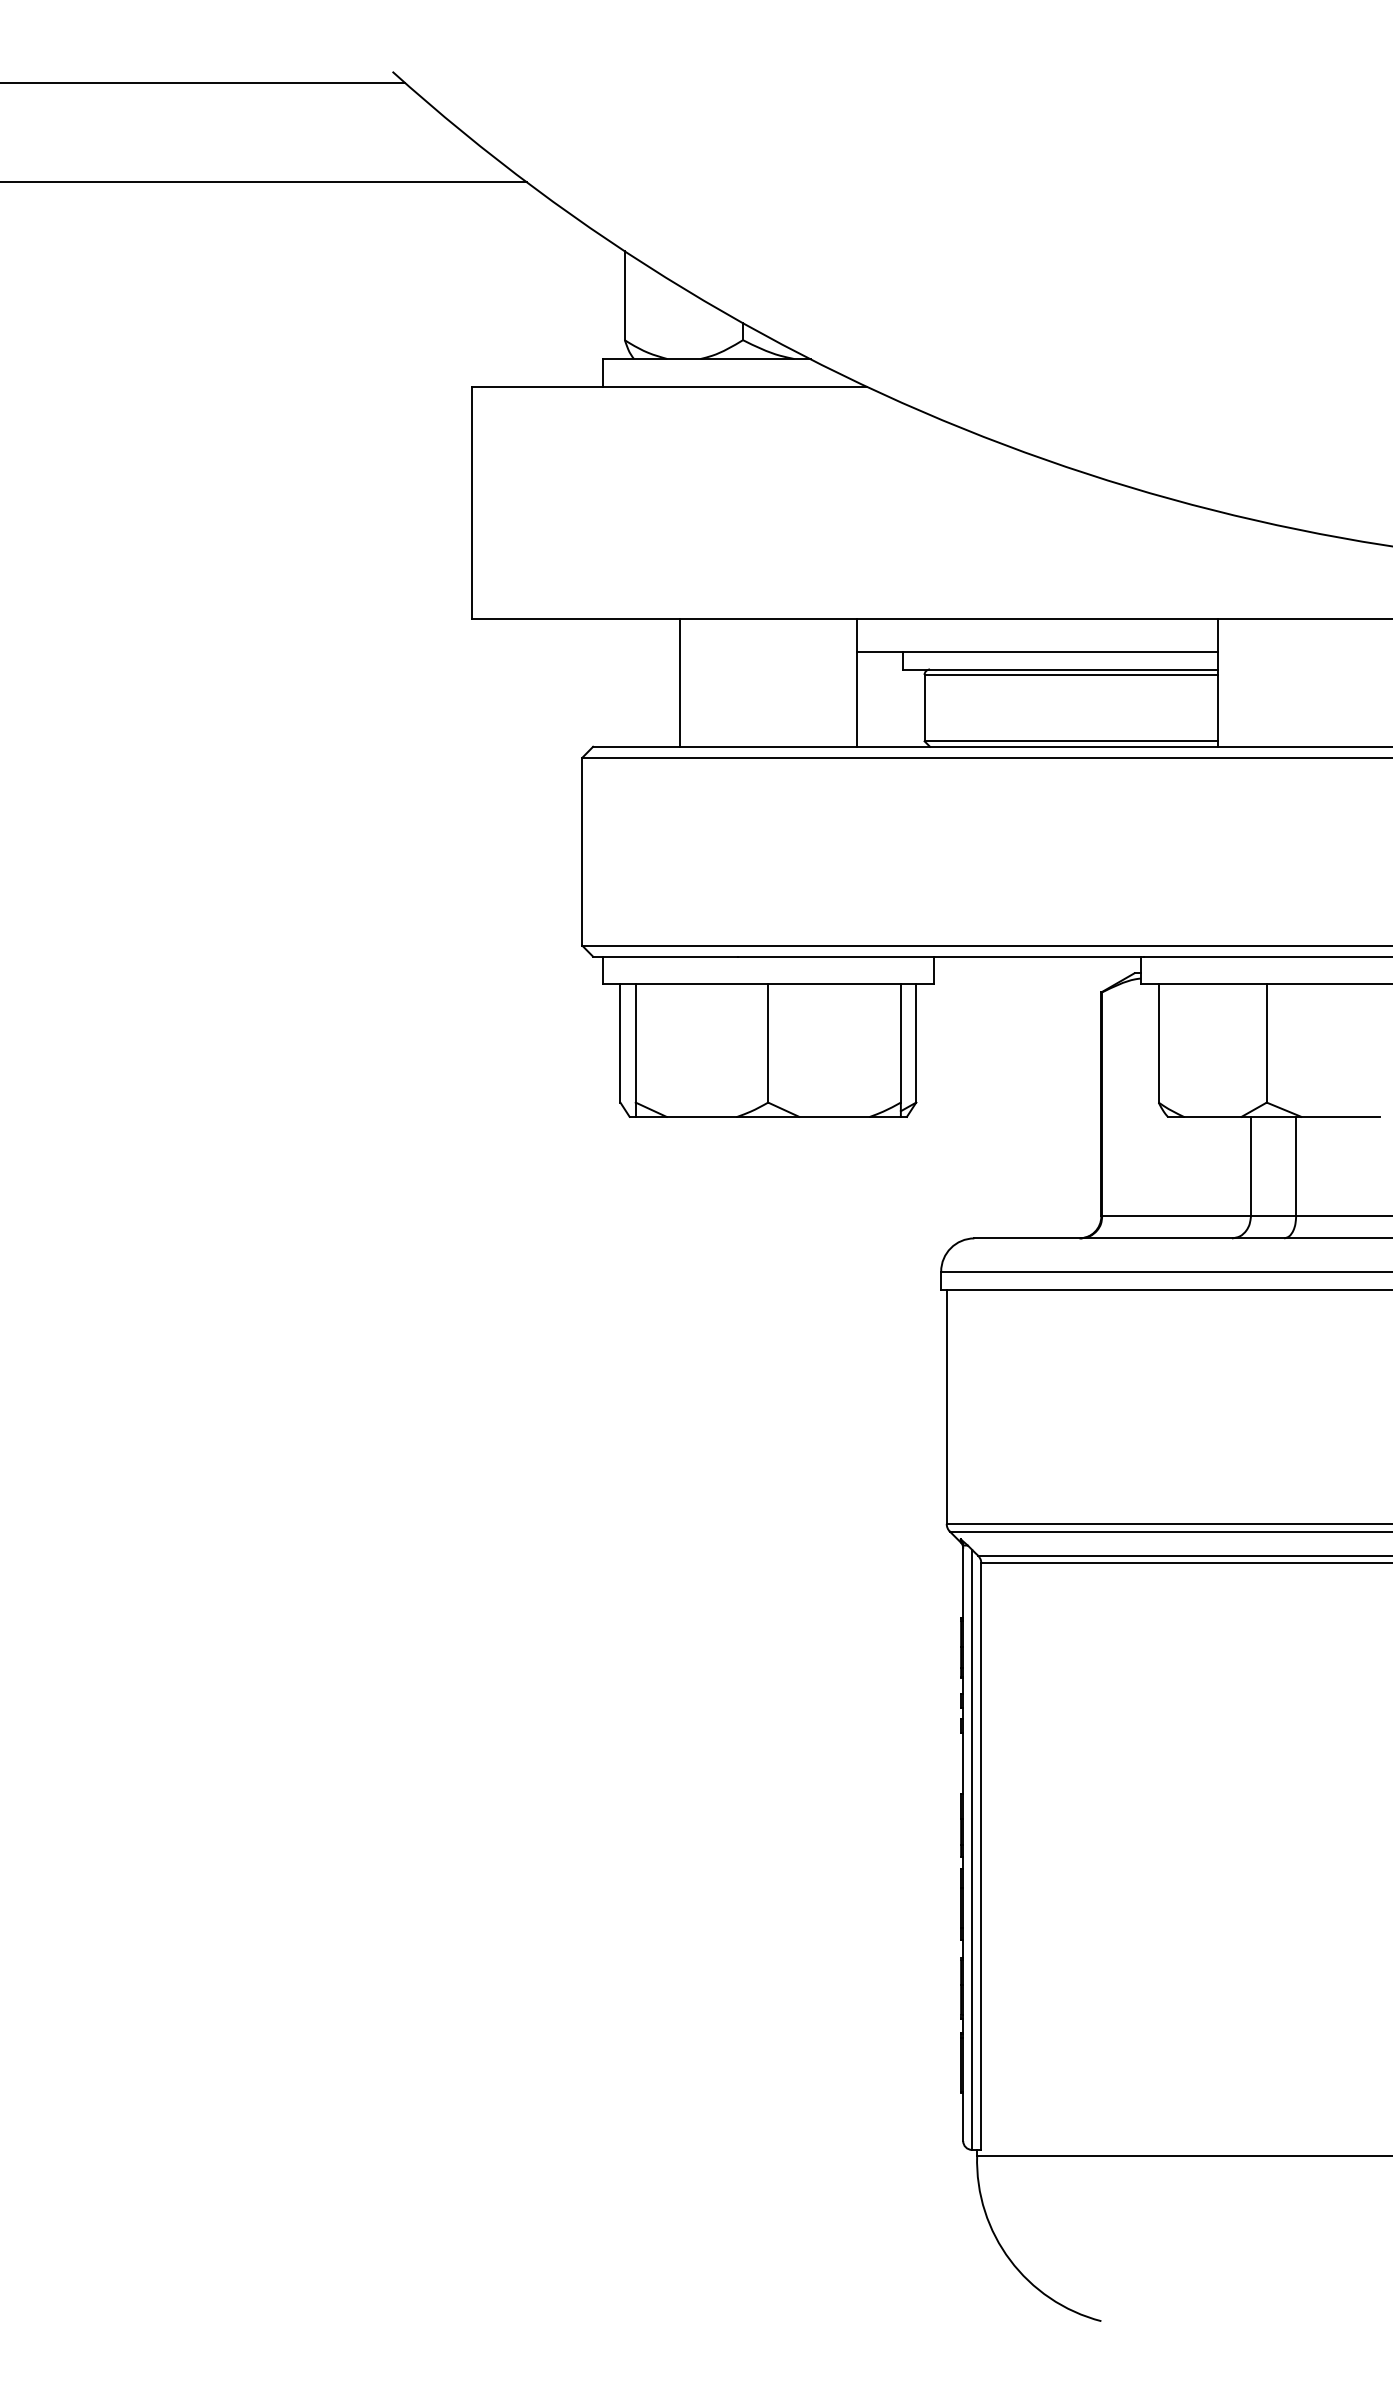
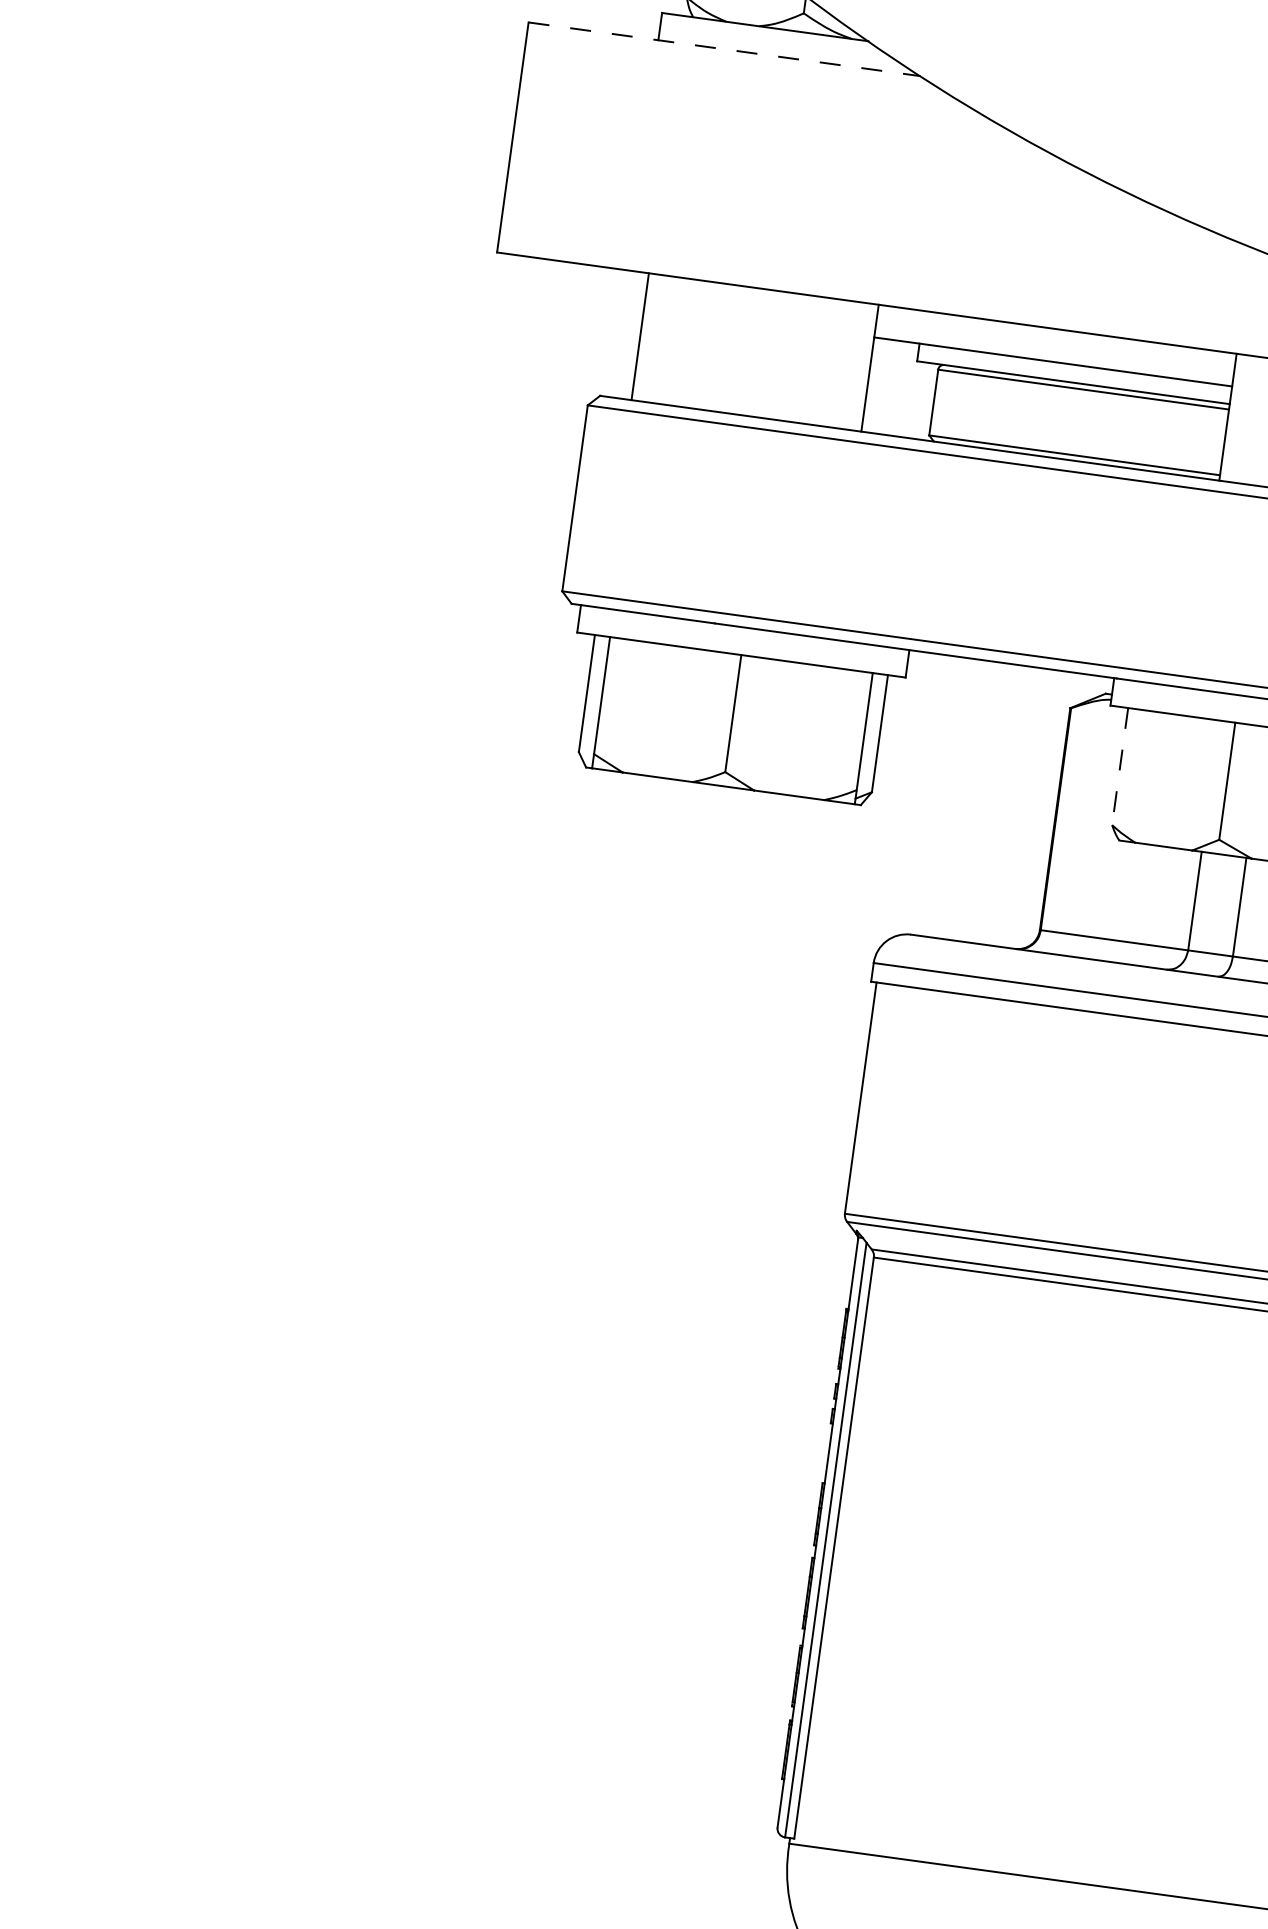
line: (669, 386) -> (724, 49), solid -> dashed
line: (679, 682) -> (639, 336), moved
line: (1158, 1044) -> (1119, 767), solid -> dashed

